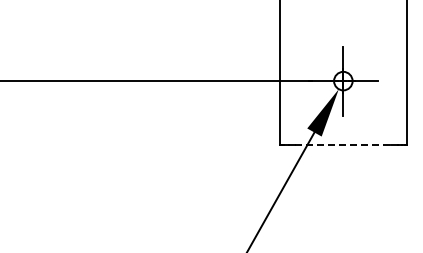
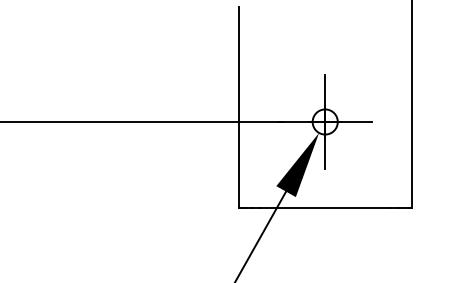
line: (343, 144) -> (325, 207), dashed -> solid

